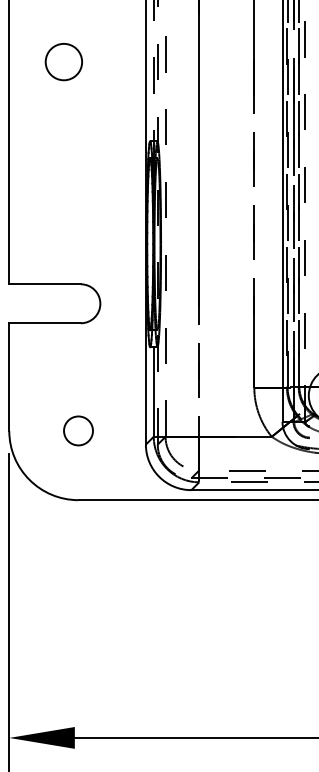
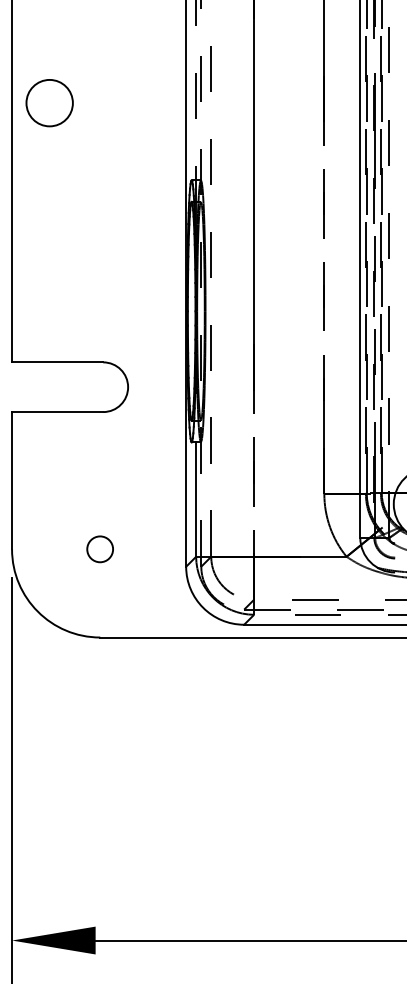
circle: (63, 62) -> (49, 103), moved
circle: (77, 431) -> (99, 549), size x0.7

